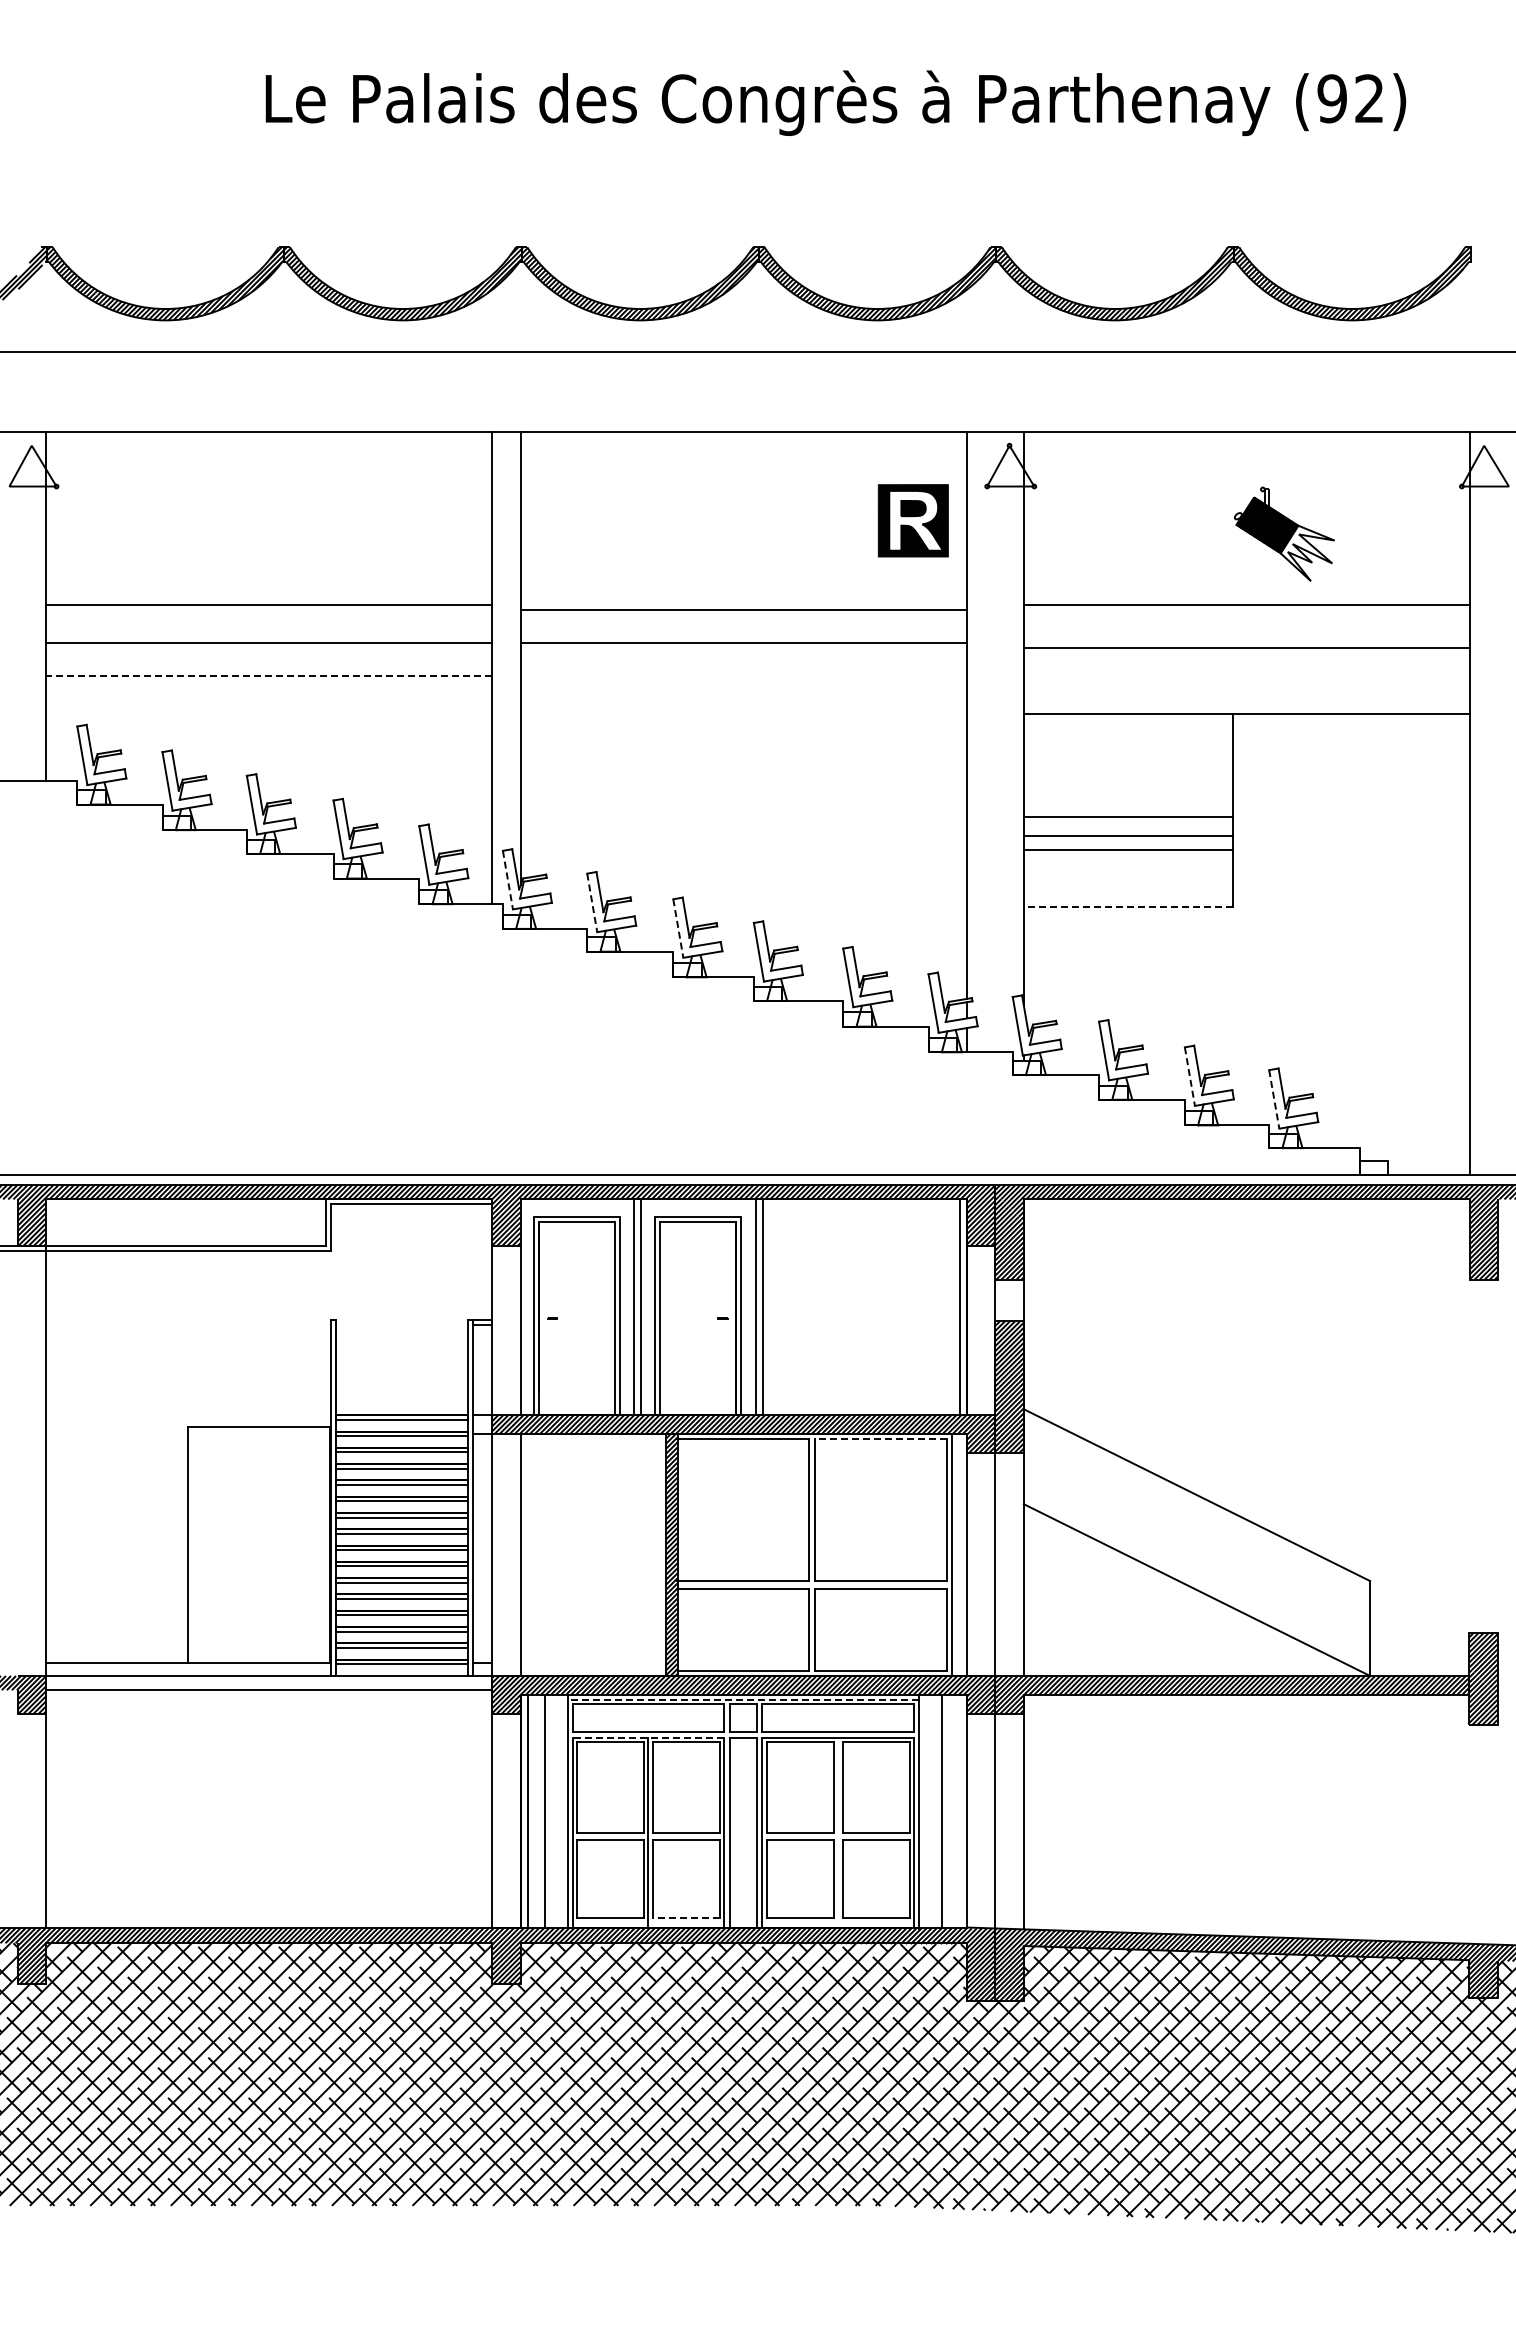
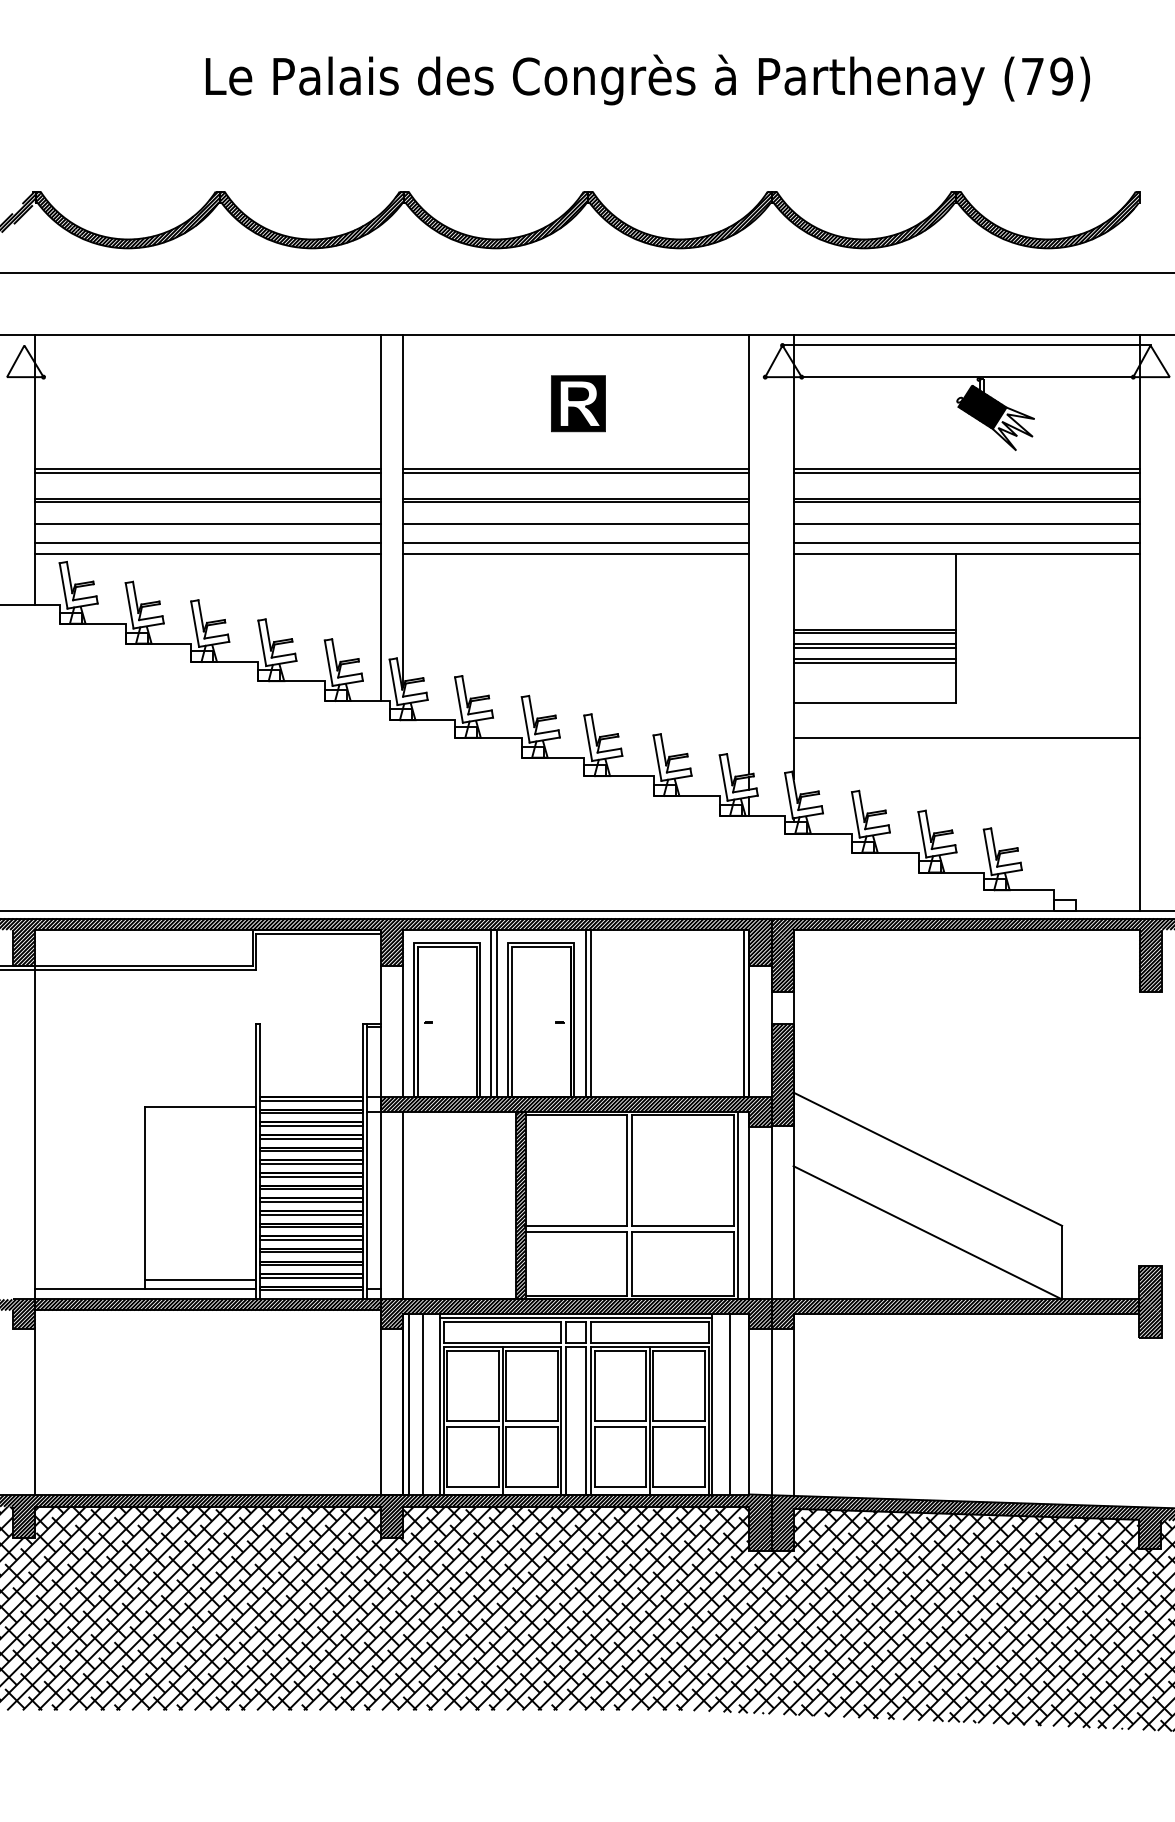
text: (1350, 98) -> (1046, 76), (92) -> (79)
line: (1246, 445) -> (966, 345), added
line: (1248, 486) -> (967, 377), added
part: (912, 520) -> (577, 403), moved
line: (743, 605) -> (576, 469), added
line: (269, 609) -> (208, 472), added
line: (1246, 609) -> (966, 472), added
line: (1246, 643) -> (966, 498), added
line: (269, 647) -> (208, 501), added
line: (743, 647) -> (576, 501), added
line: (268, 676) -> (207, 524), dashed -> solid
line: (743, 676) -> (576, 524), added
line: (1246, 676) -> (966, 524), added
line: (269, 700) -> (208, 543), added
line: (743, 700) -> (576, 543), added
line: (1246, 700) -> (966, 543), added
line: (269, 714) -> (208, 553), added
line: (743, 714) -> (576, 553), added
line: (1127, 812) -> (874, 629), added
line: (1127, 831) -> (874, 644), added
line: (1127, 854) -> (874, 662), added
line: (507, 880) -> (393, 682), dashed -> solid
line: (592, 902) -> (459, 699), dashed -> solid
line: (1128, 907) -> (874, 703), dashed -> solid
line: (678, 928) -> (525, 719), dashed -> solid
line: (1246, 951) -> (966, 737), added
line: (1189, 1076) -> (922, 834), dashed -> solid
line: (1274, 1099) -> (987, 852), dashed -> solid
line: (880, 1438) -> (682, 1115), dashed -> solid
line: (258, 1650) -> (200, 1279), added
hatch: (269, 1682) -> (208, 1304), added
line: (742, 1699) -> (575, 1317), dashed -> solid
line: (648, 1737) -> (502, 1347), dashed -> solid
line: (838, 1832) -> (649, 1420), added
line: (685, 1918) -> (531, 1487), dashed -> solid

